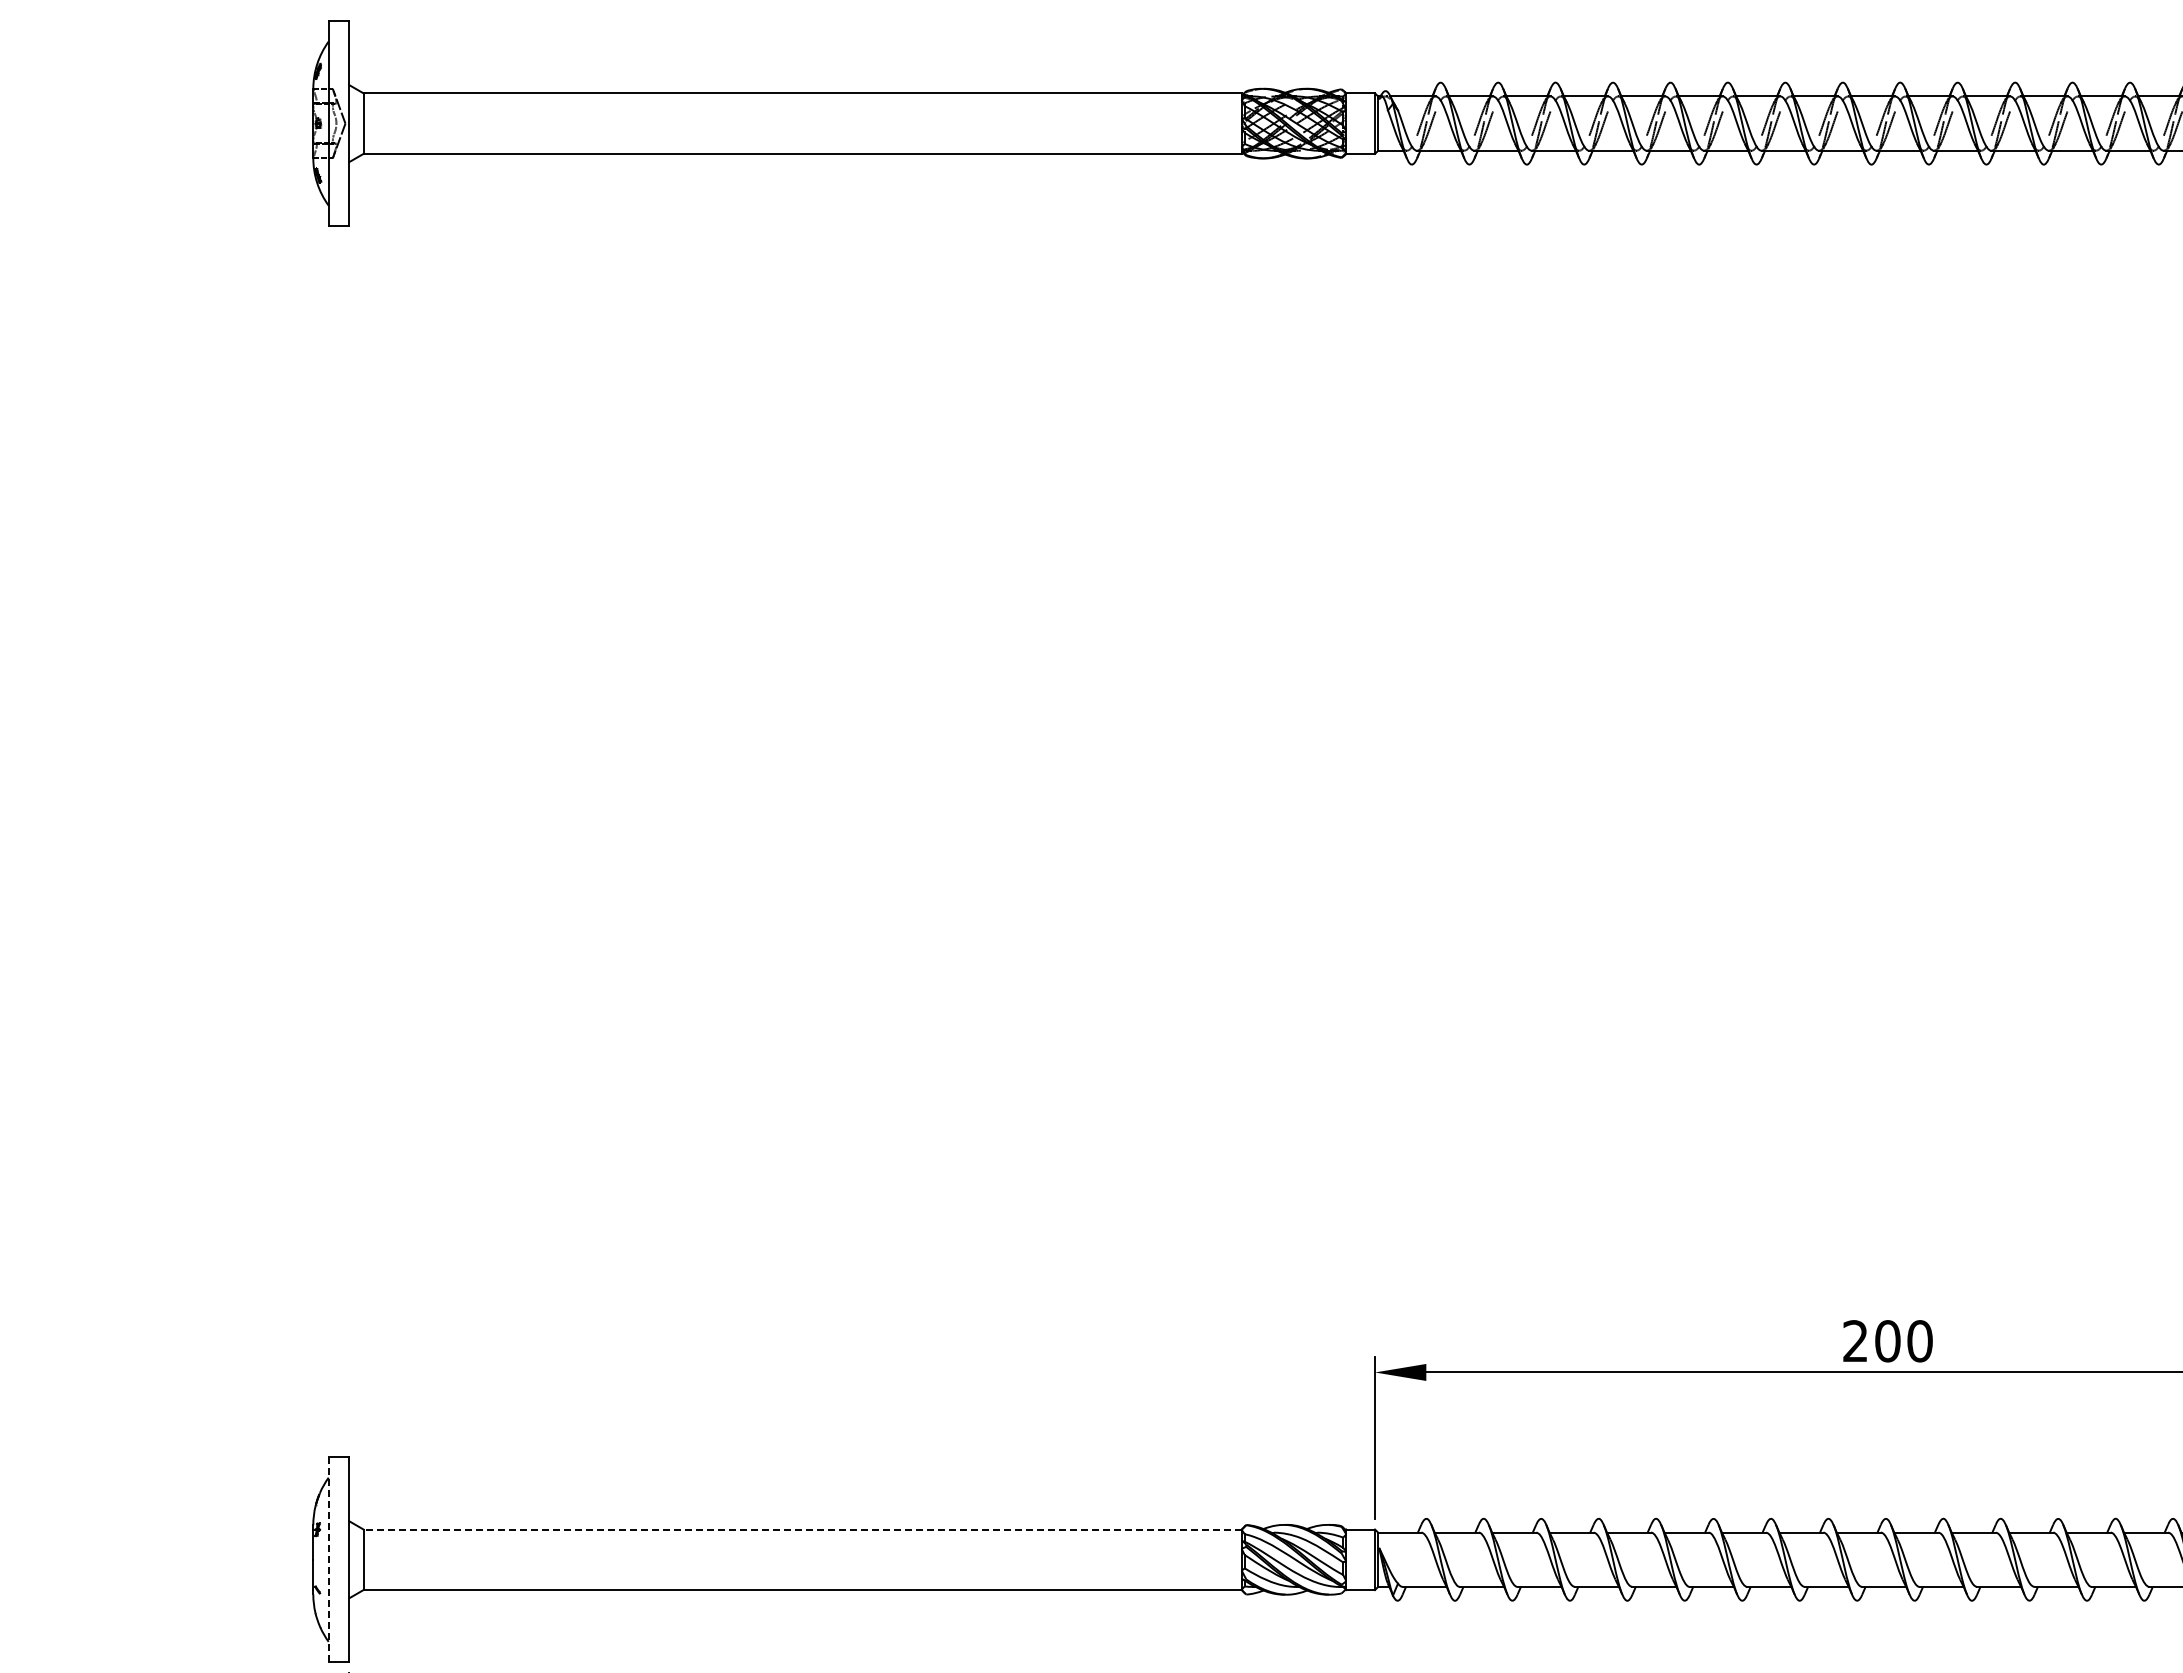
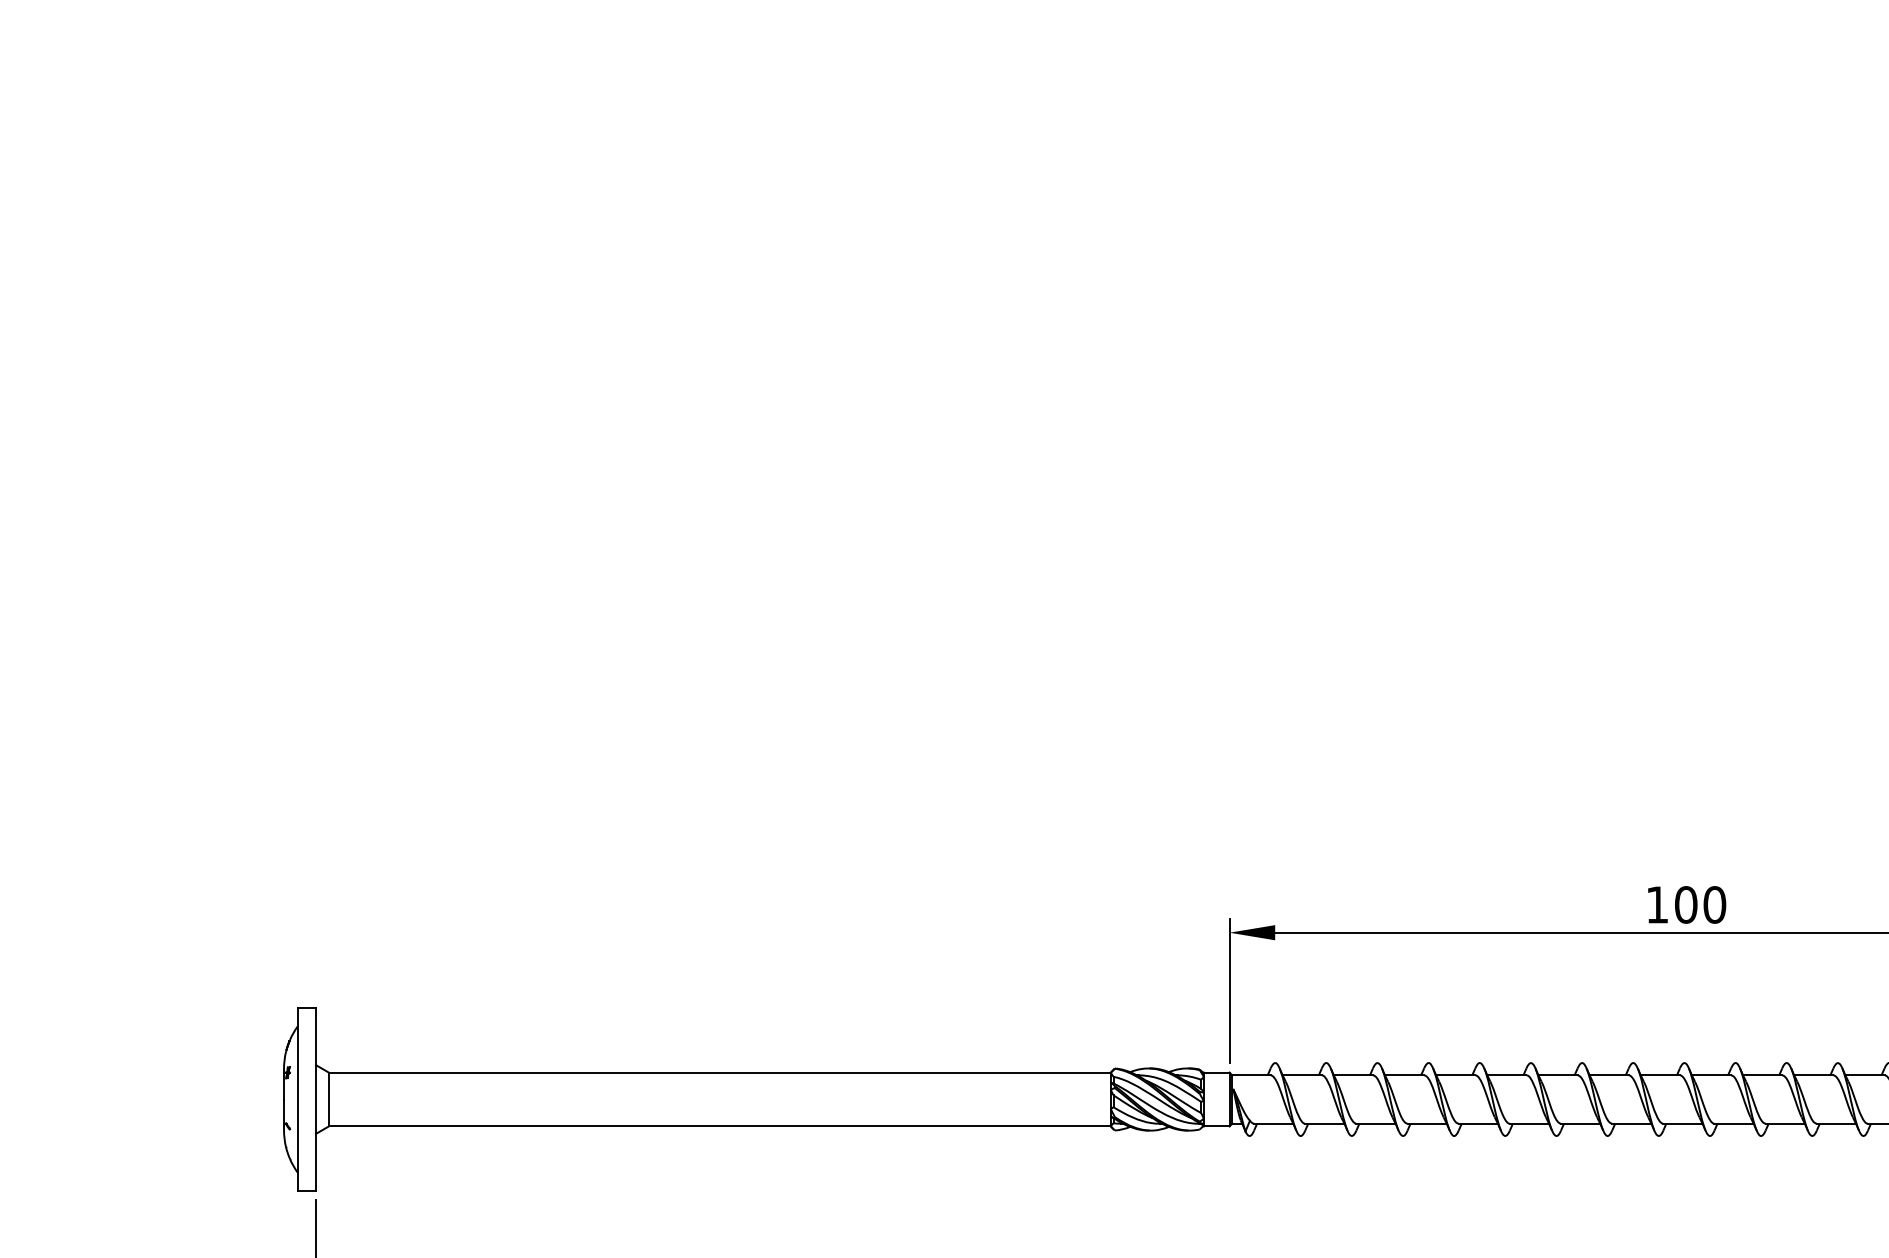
text: (1855, 1340) -> (1657, 904), 200 -> 100
line: (802, 1529) -> (719, 1072), dashed -> solid
line: (328, 1559) -> (297, 1099), dashed -> solid

